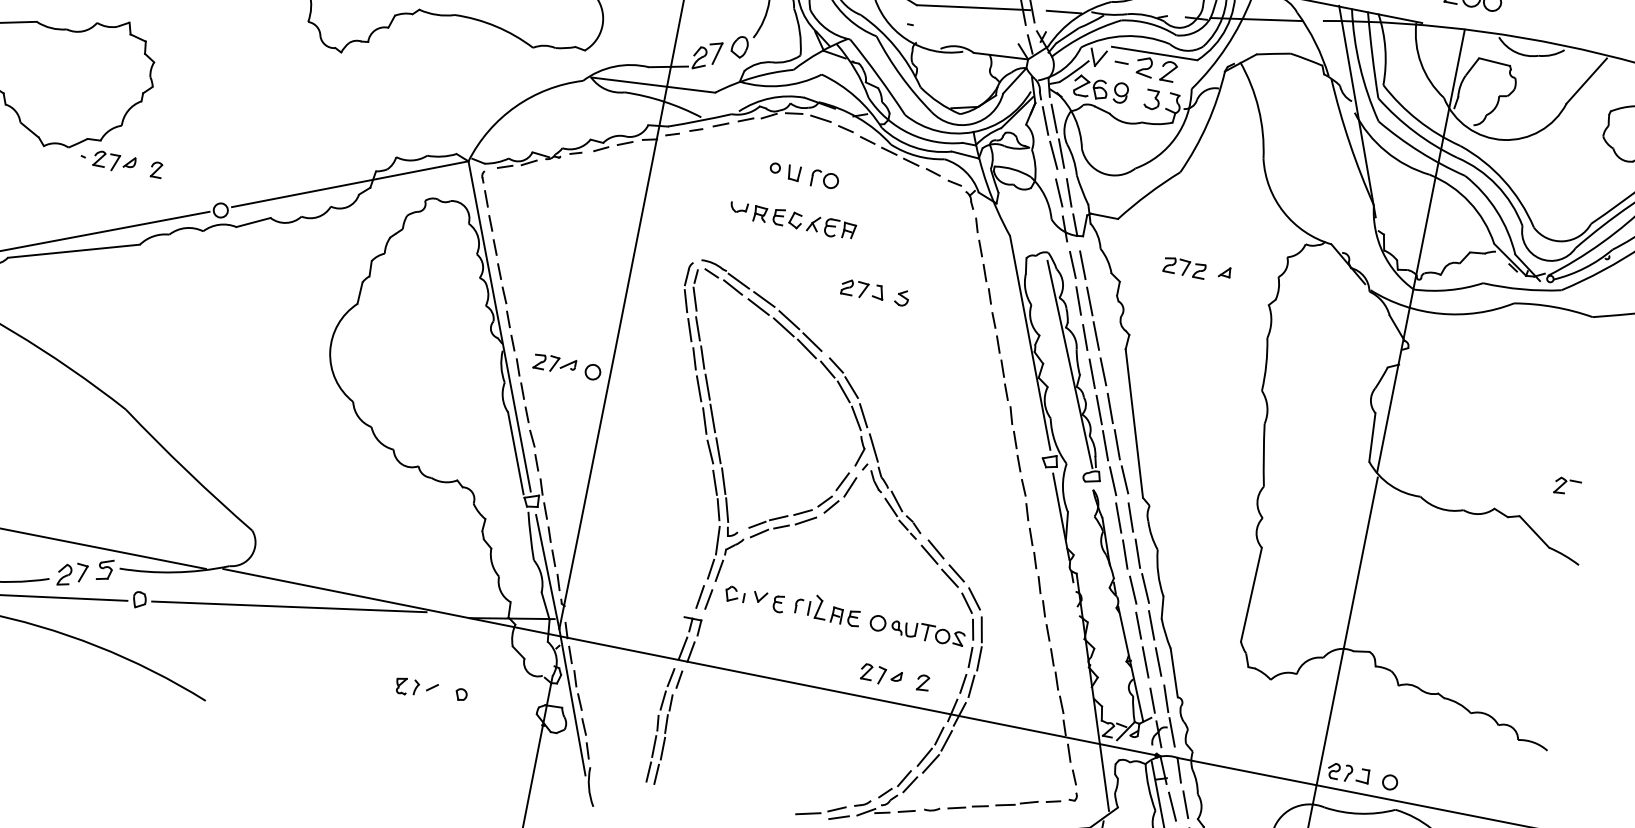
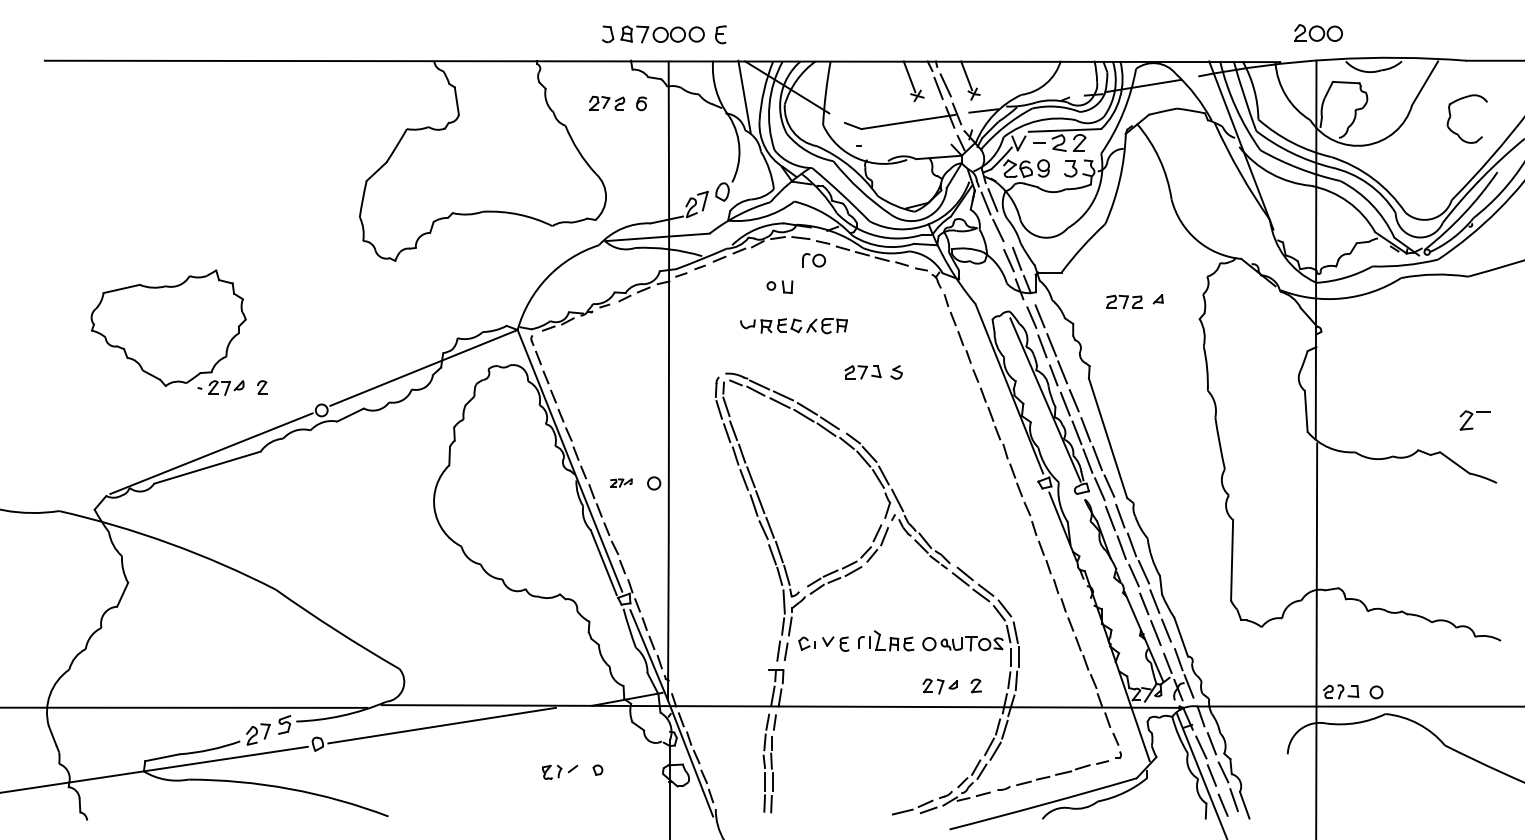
line: (1061, 153) -> (1004, 227), removed
part: (824, 179) -> (813, 260), moved
part: (554, 363) -> (621, 482), size x0.6
part: (1567, 486) -> (1474, 420), size x1.4

